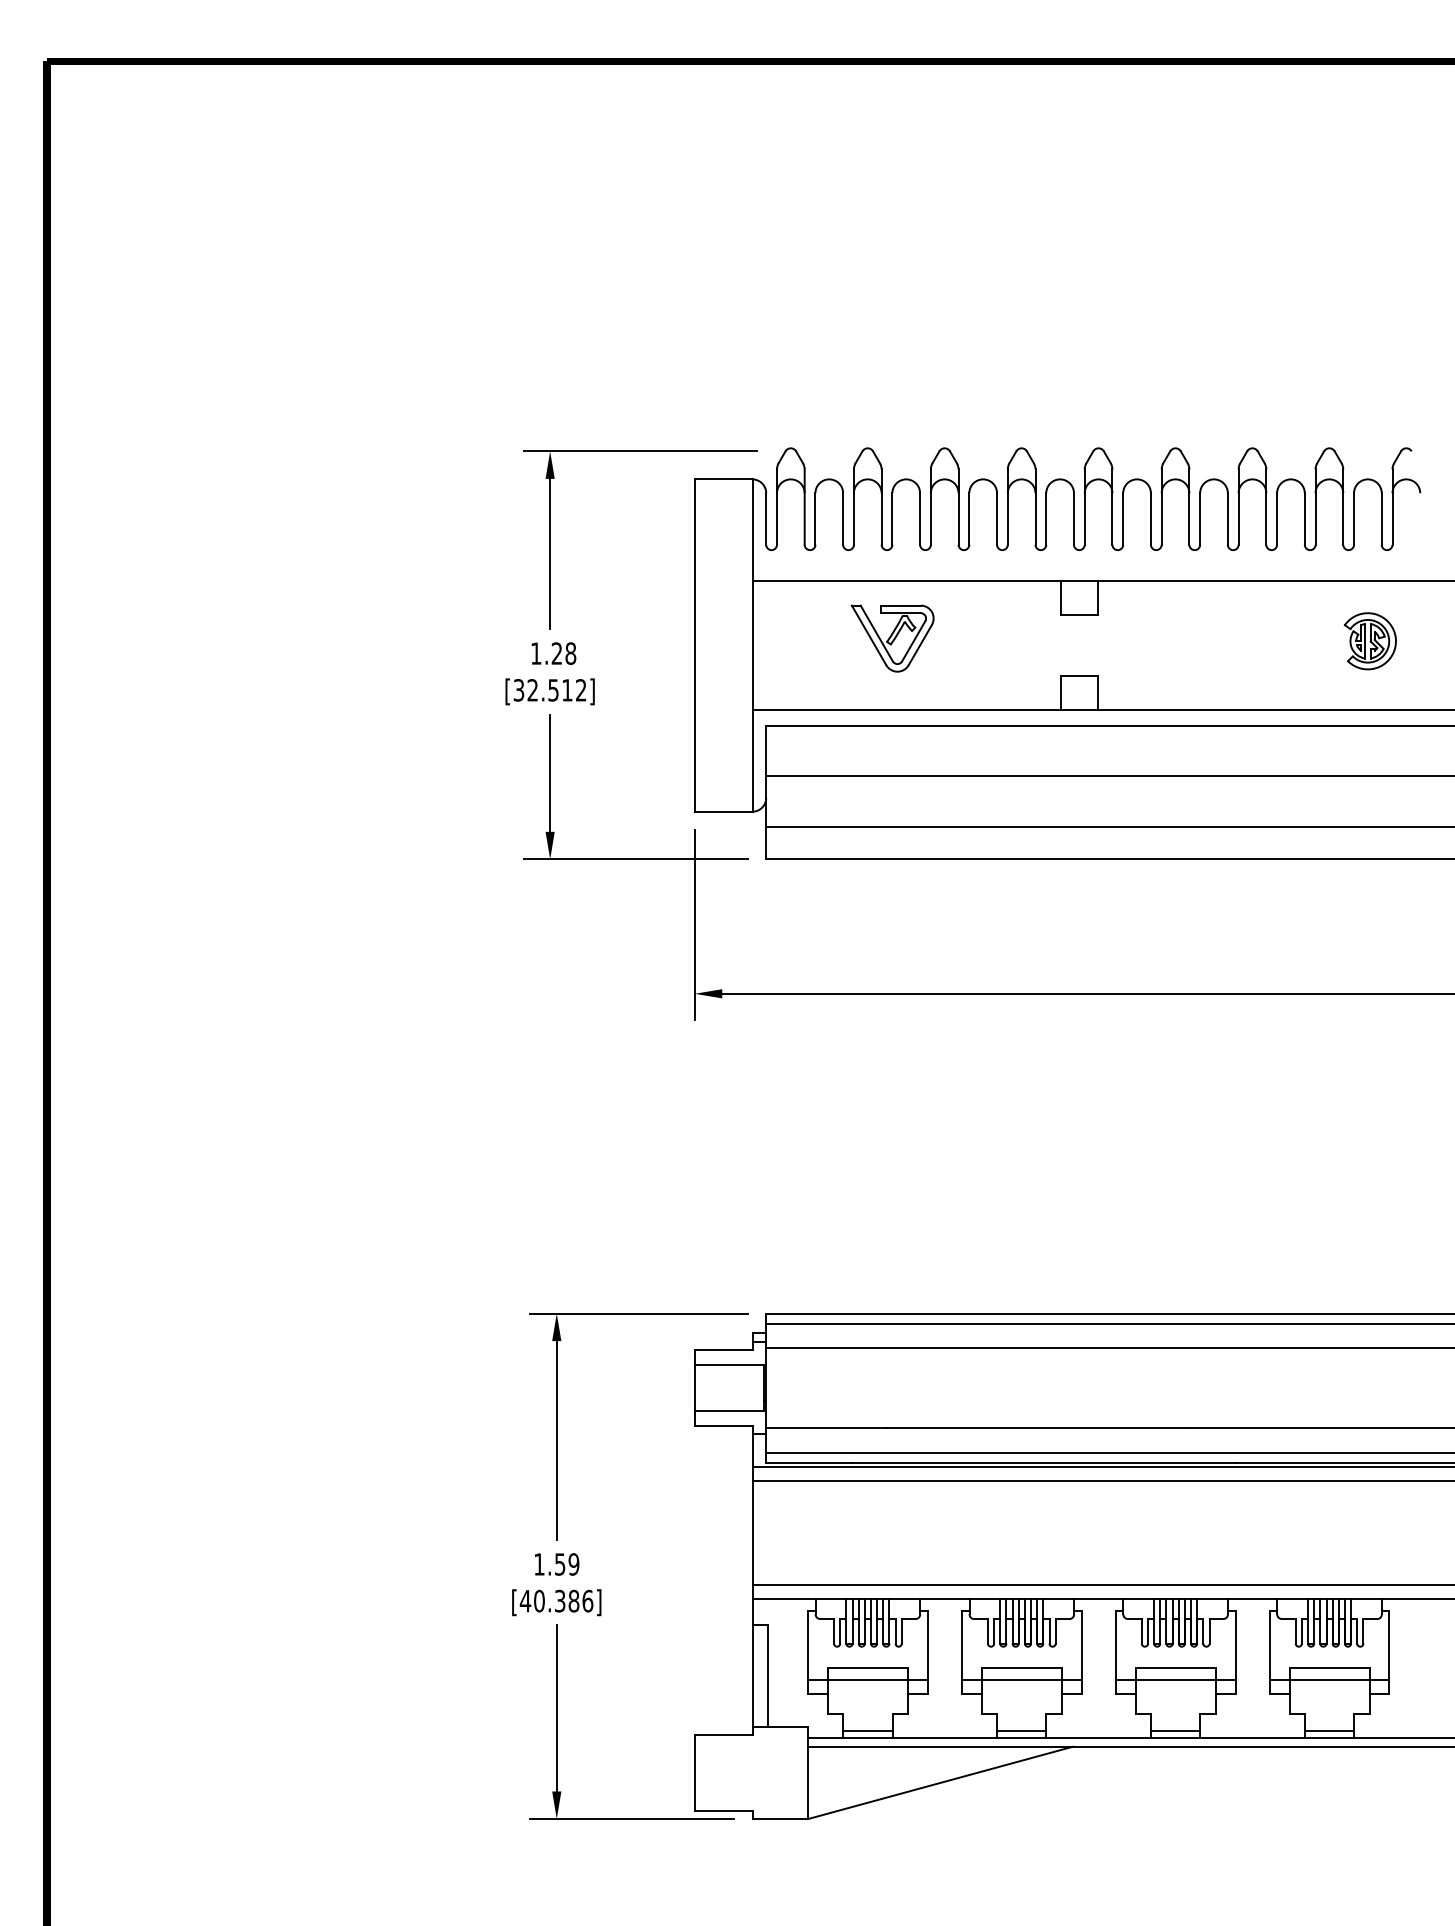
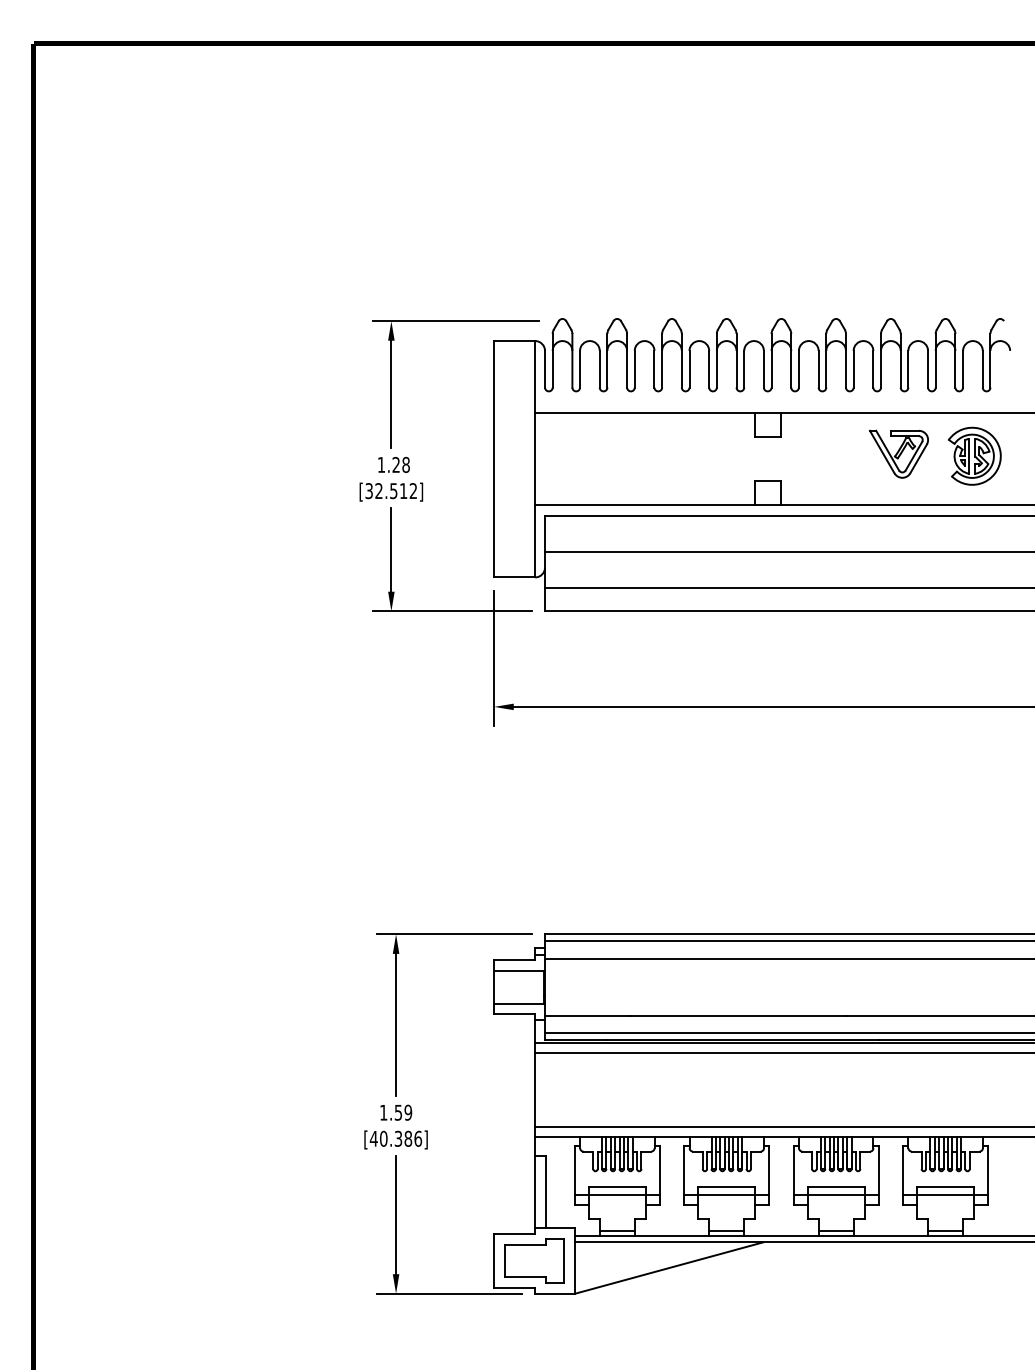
part: (892, 637) -> (898, 453), moved
part: (1370, 640) -> (974, 455), size x1.43
part: (751, 1772) -> (534, 1260), added

